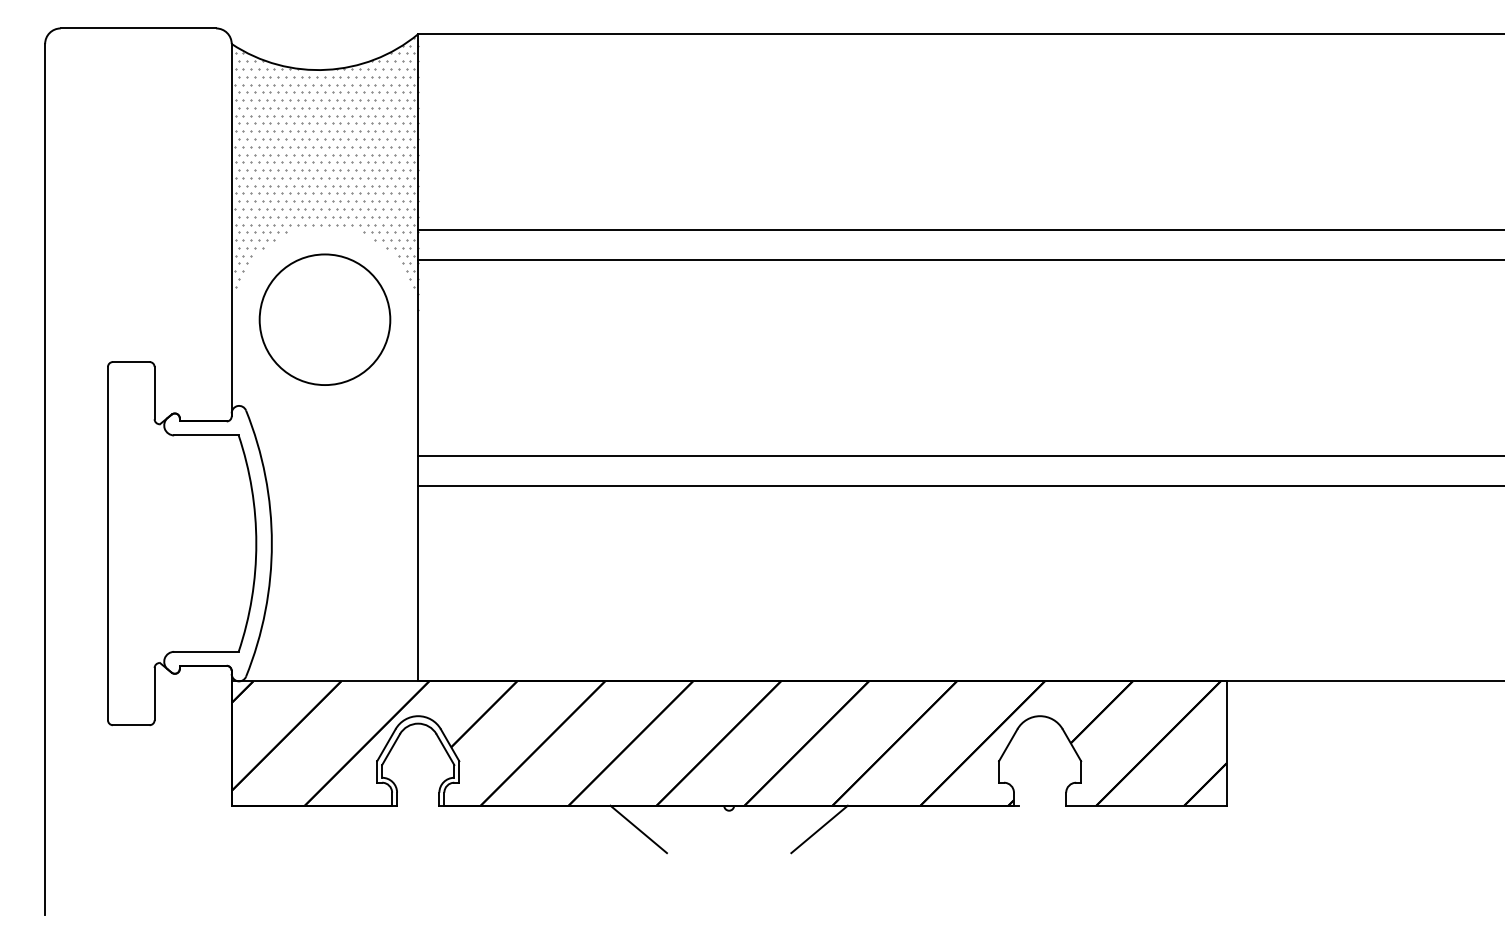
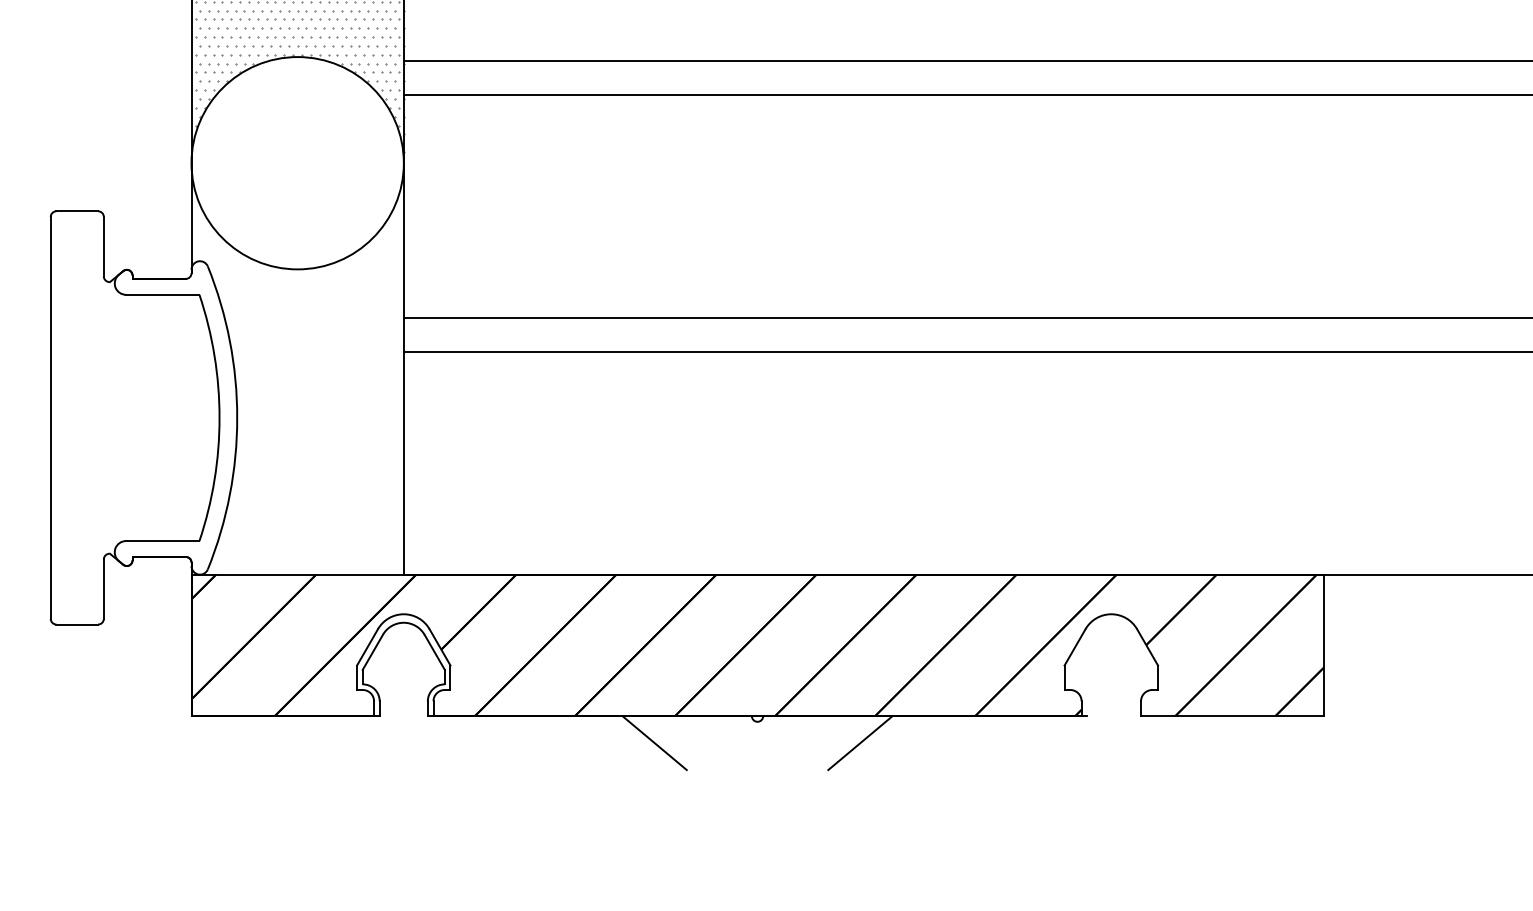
circle: (324, 319) -> (297, 162), size x1.43

